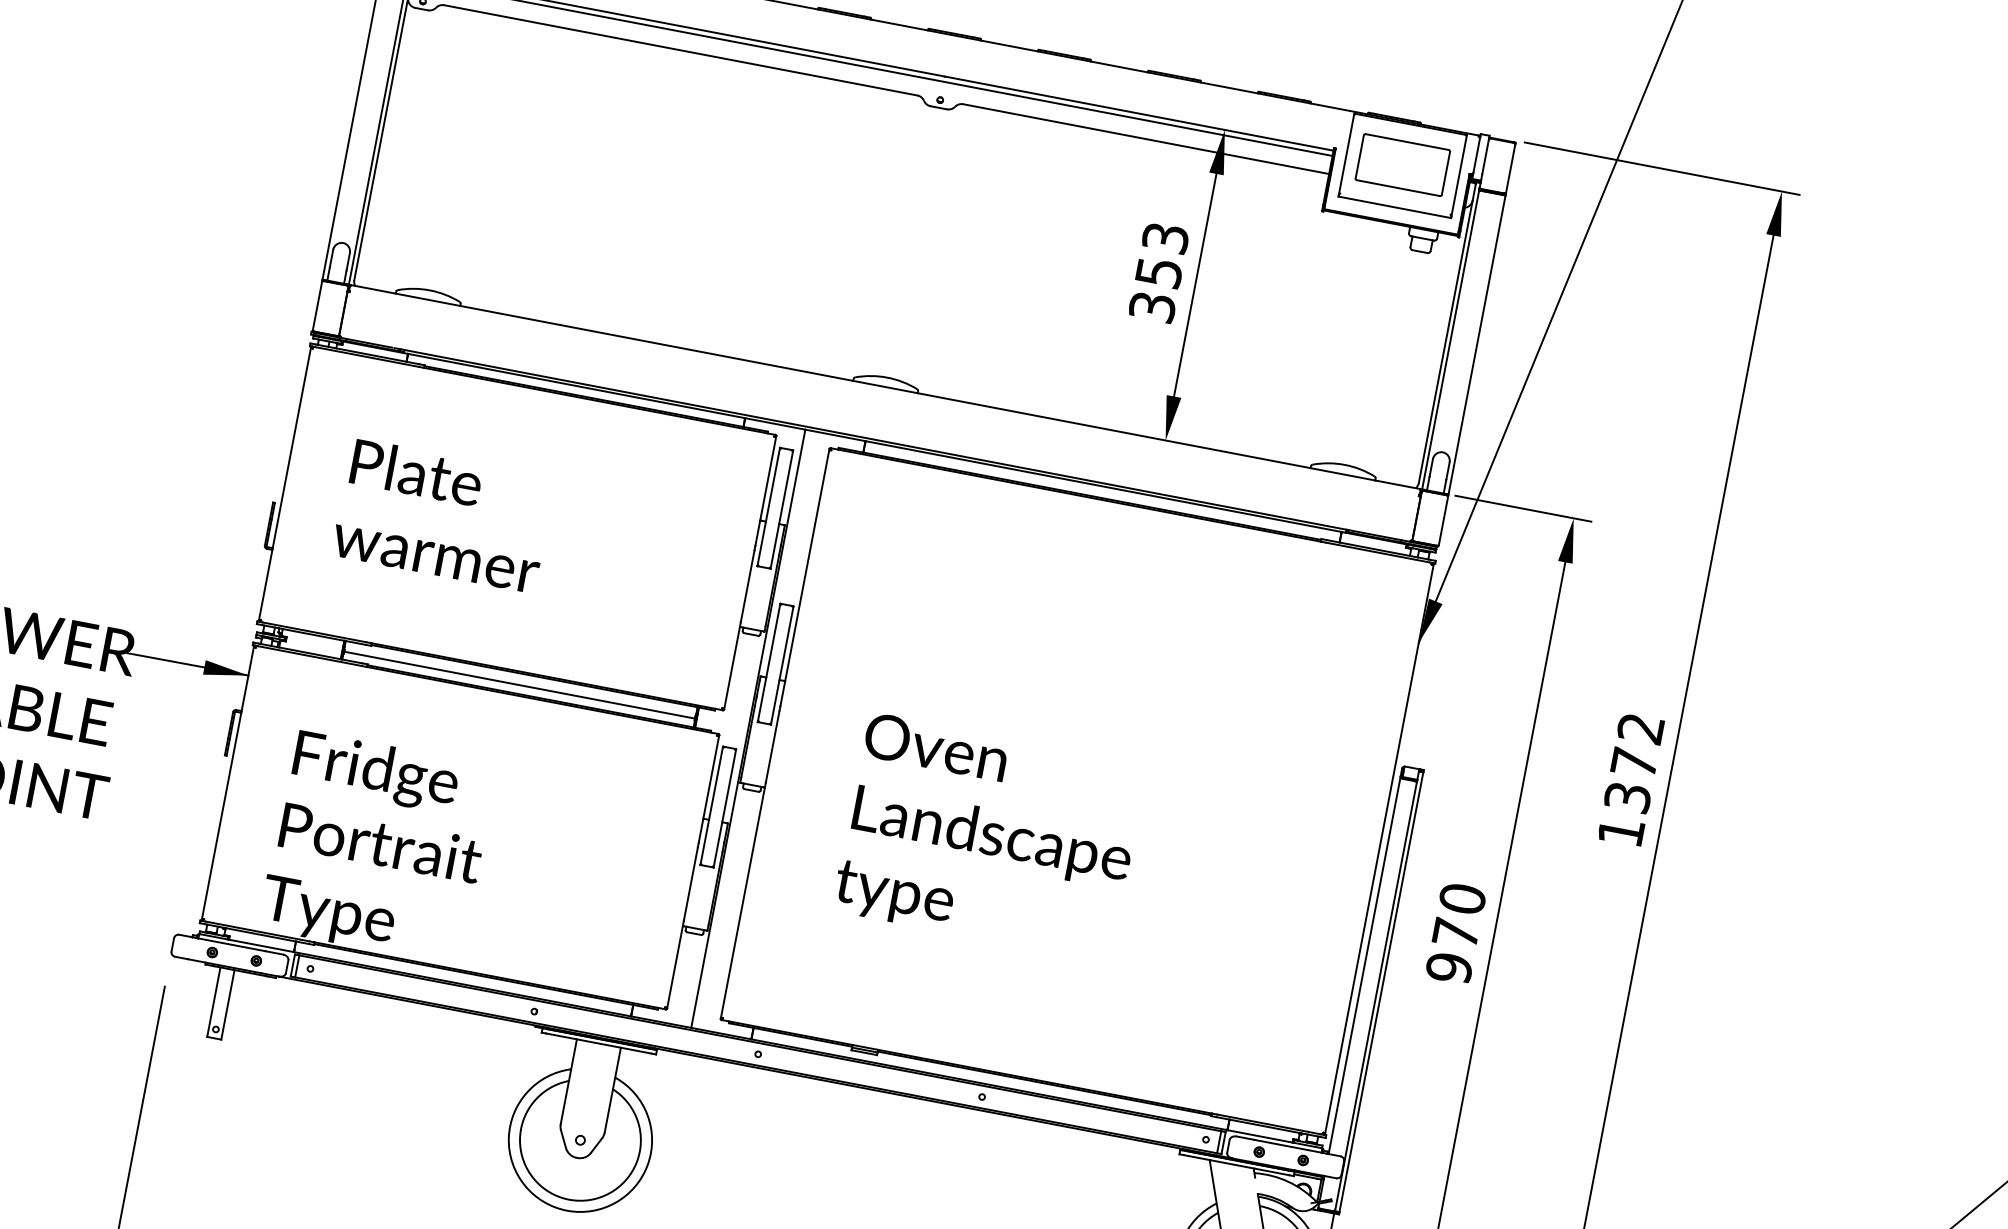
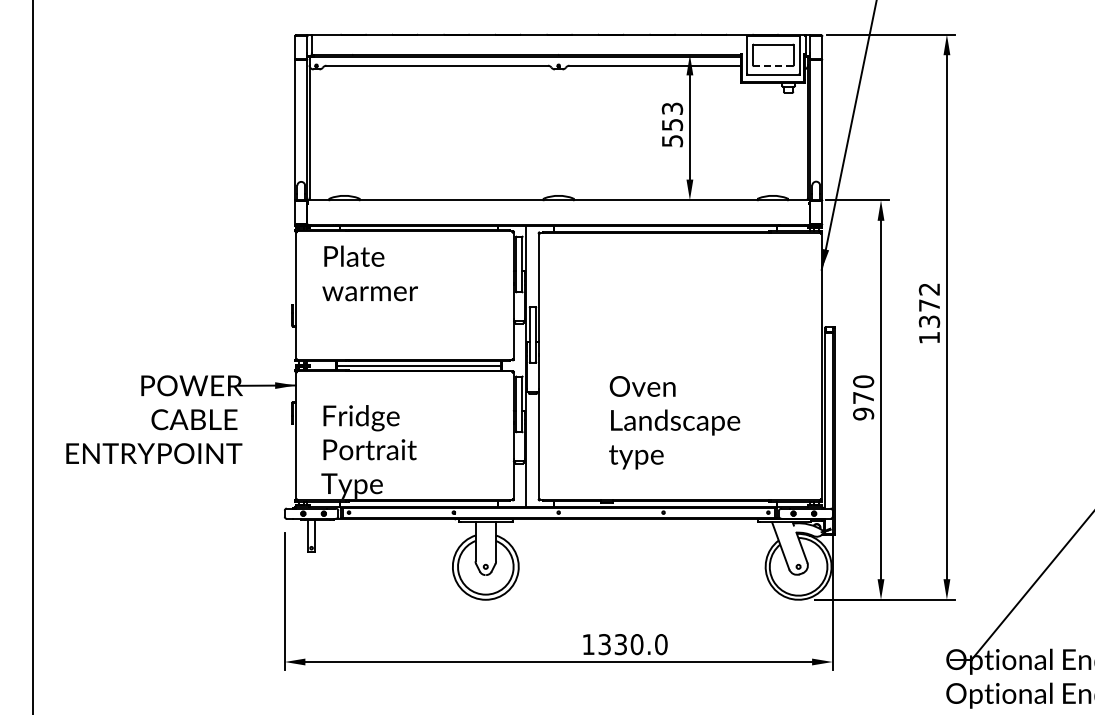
line: (1396, 188) -> (772, 66), solid -> dashed
text: (1150, 305) -> (671, 140), 353 -> 553
text: (442, 515) -> (369, 273), moved
text: (989, 836) -> (674, 422), moved

